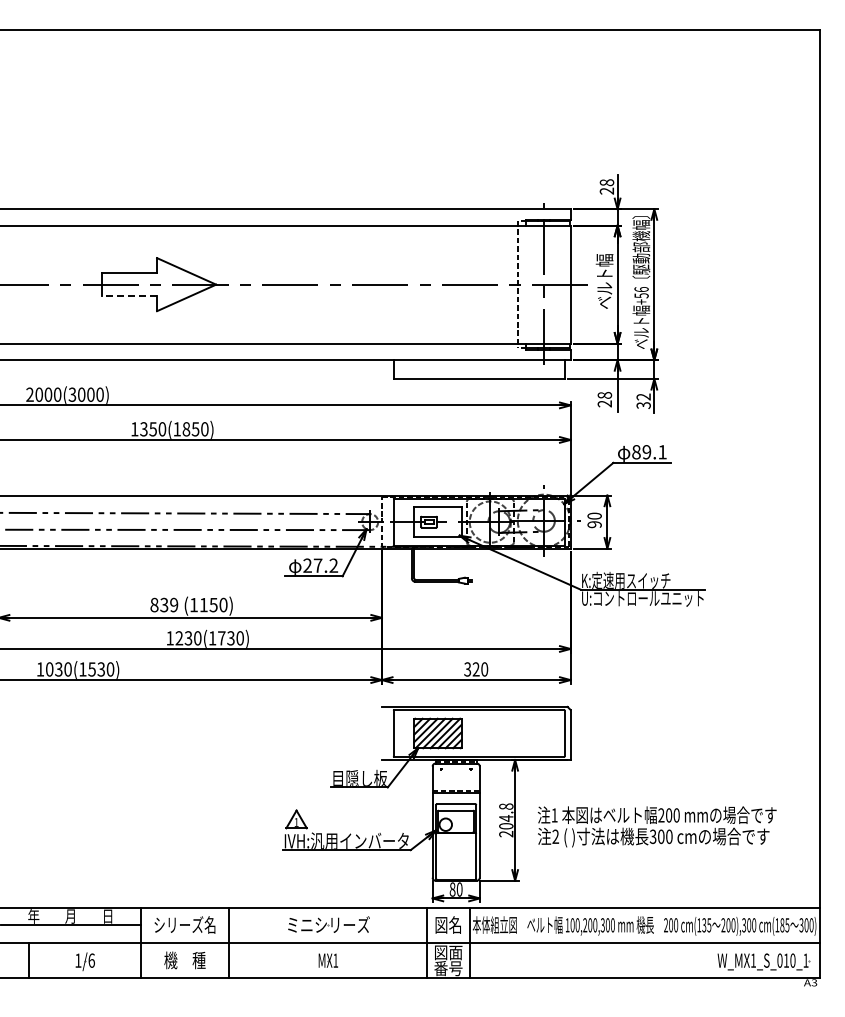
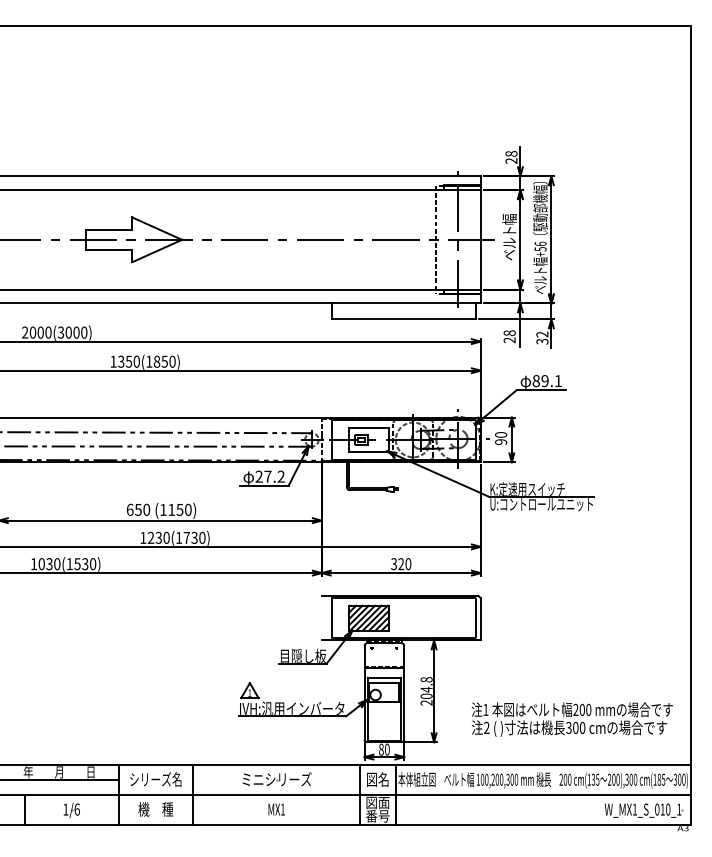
line: (129, 296) -> (109, 249), dashed -> solid
text: (164, 604) -> (138, 509), 839 -> 650
text: (656, 826) -> (571, 719), moved

